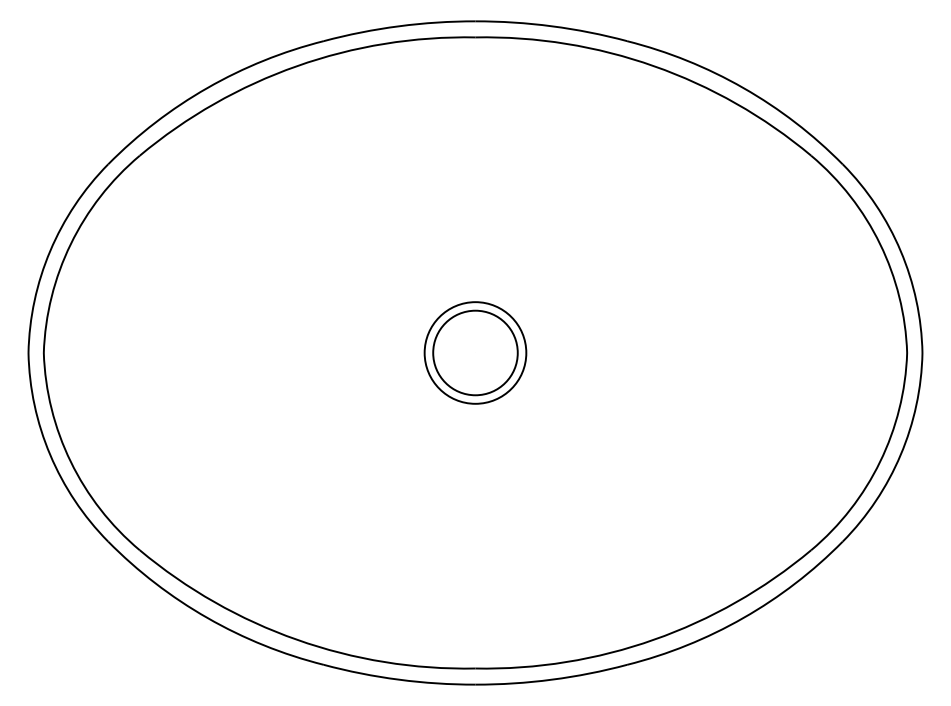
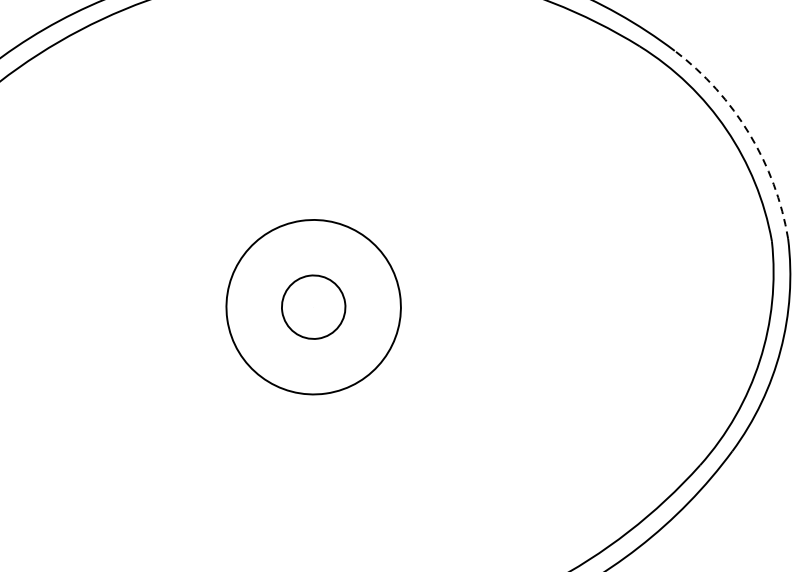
arc: (900, 251) -> (749, 134), solid -> dashed
circle: (475, 352) -> (313, 306), size x0.7
circle: (475, 352) -> (313, 306), size x1.6

